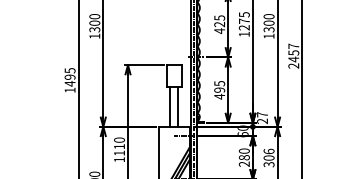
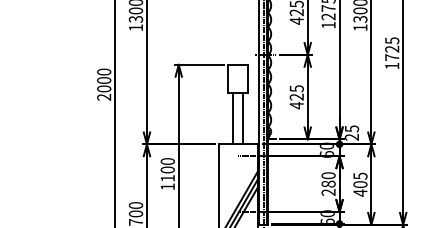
text: (293, 55) -> (391, 52), 2457 -> 1725
text: (69, 80) -> (103, 84), 1495 -> 2000
text: (220, 89) -> (297, 96), 495 -> 425
text: (262, 114) -> (351, 128), 27 -> 25
text: (119, 146) -> (167, 169), 1110 -> 1100
text: (268, 157) -> (359, 183), 306 -> 405

